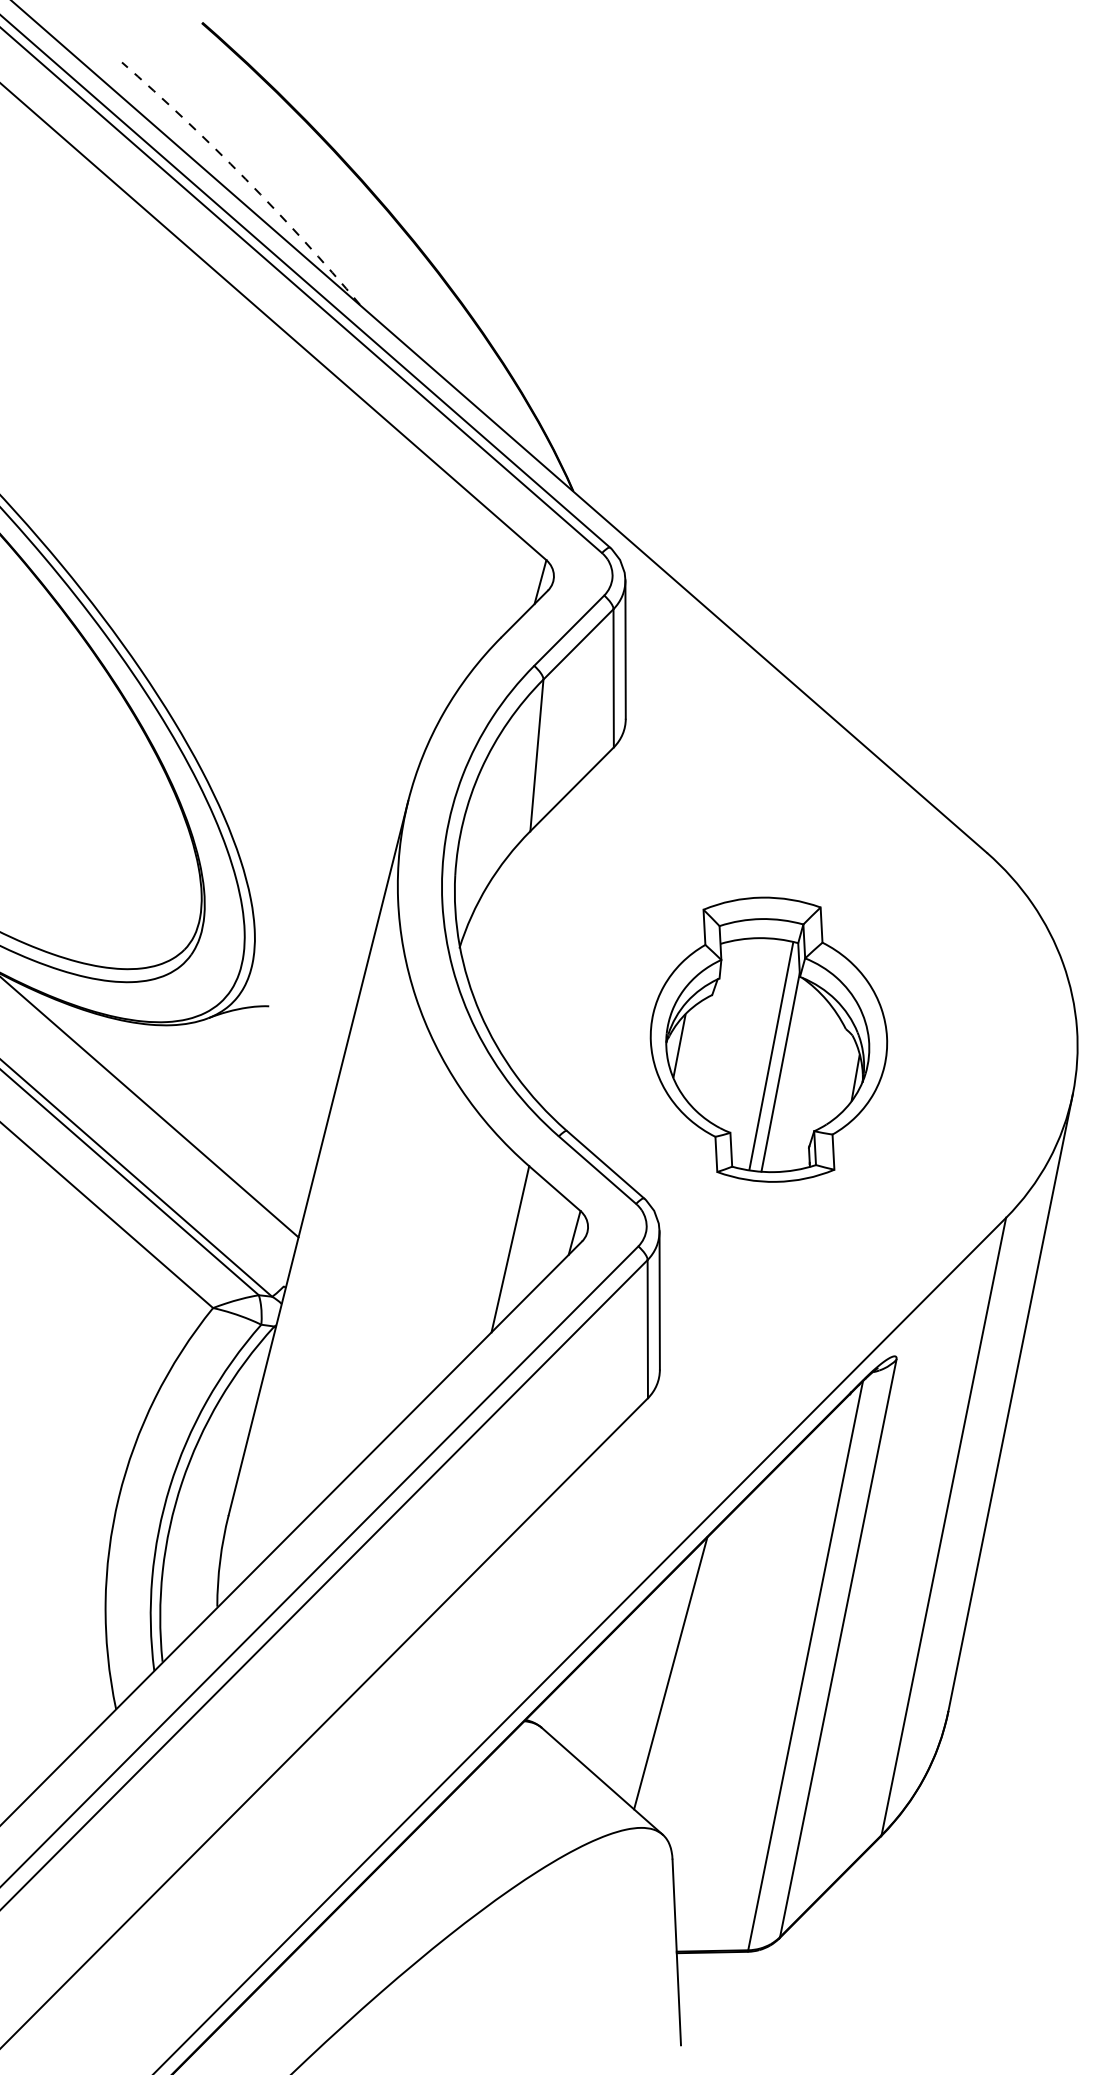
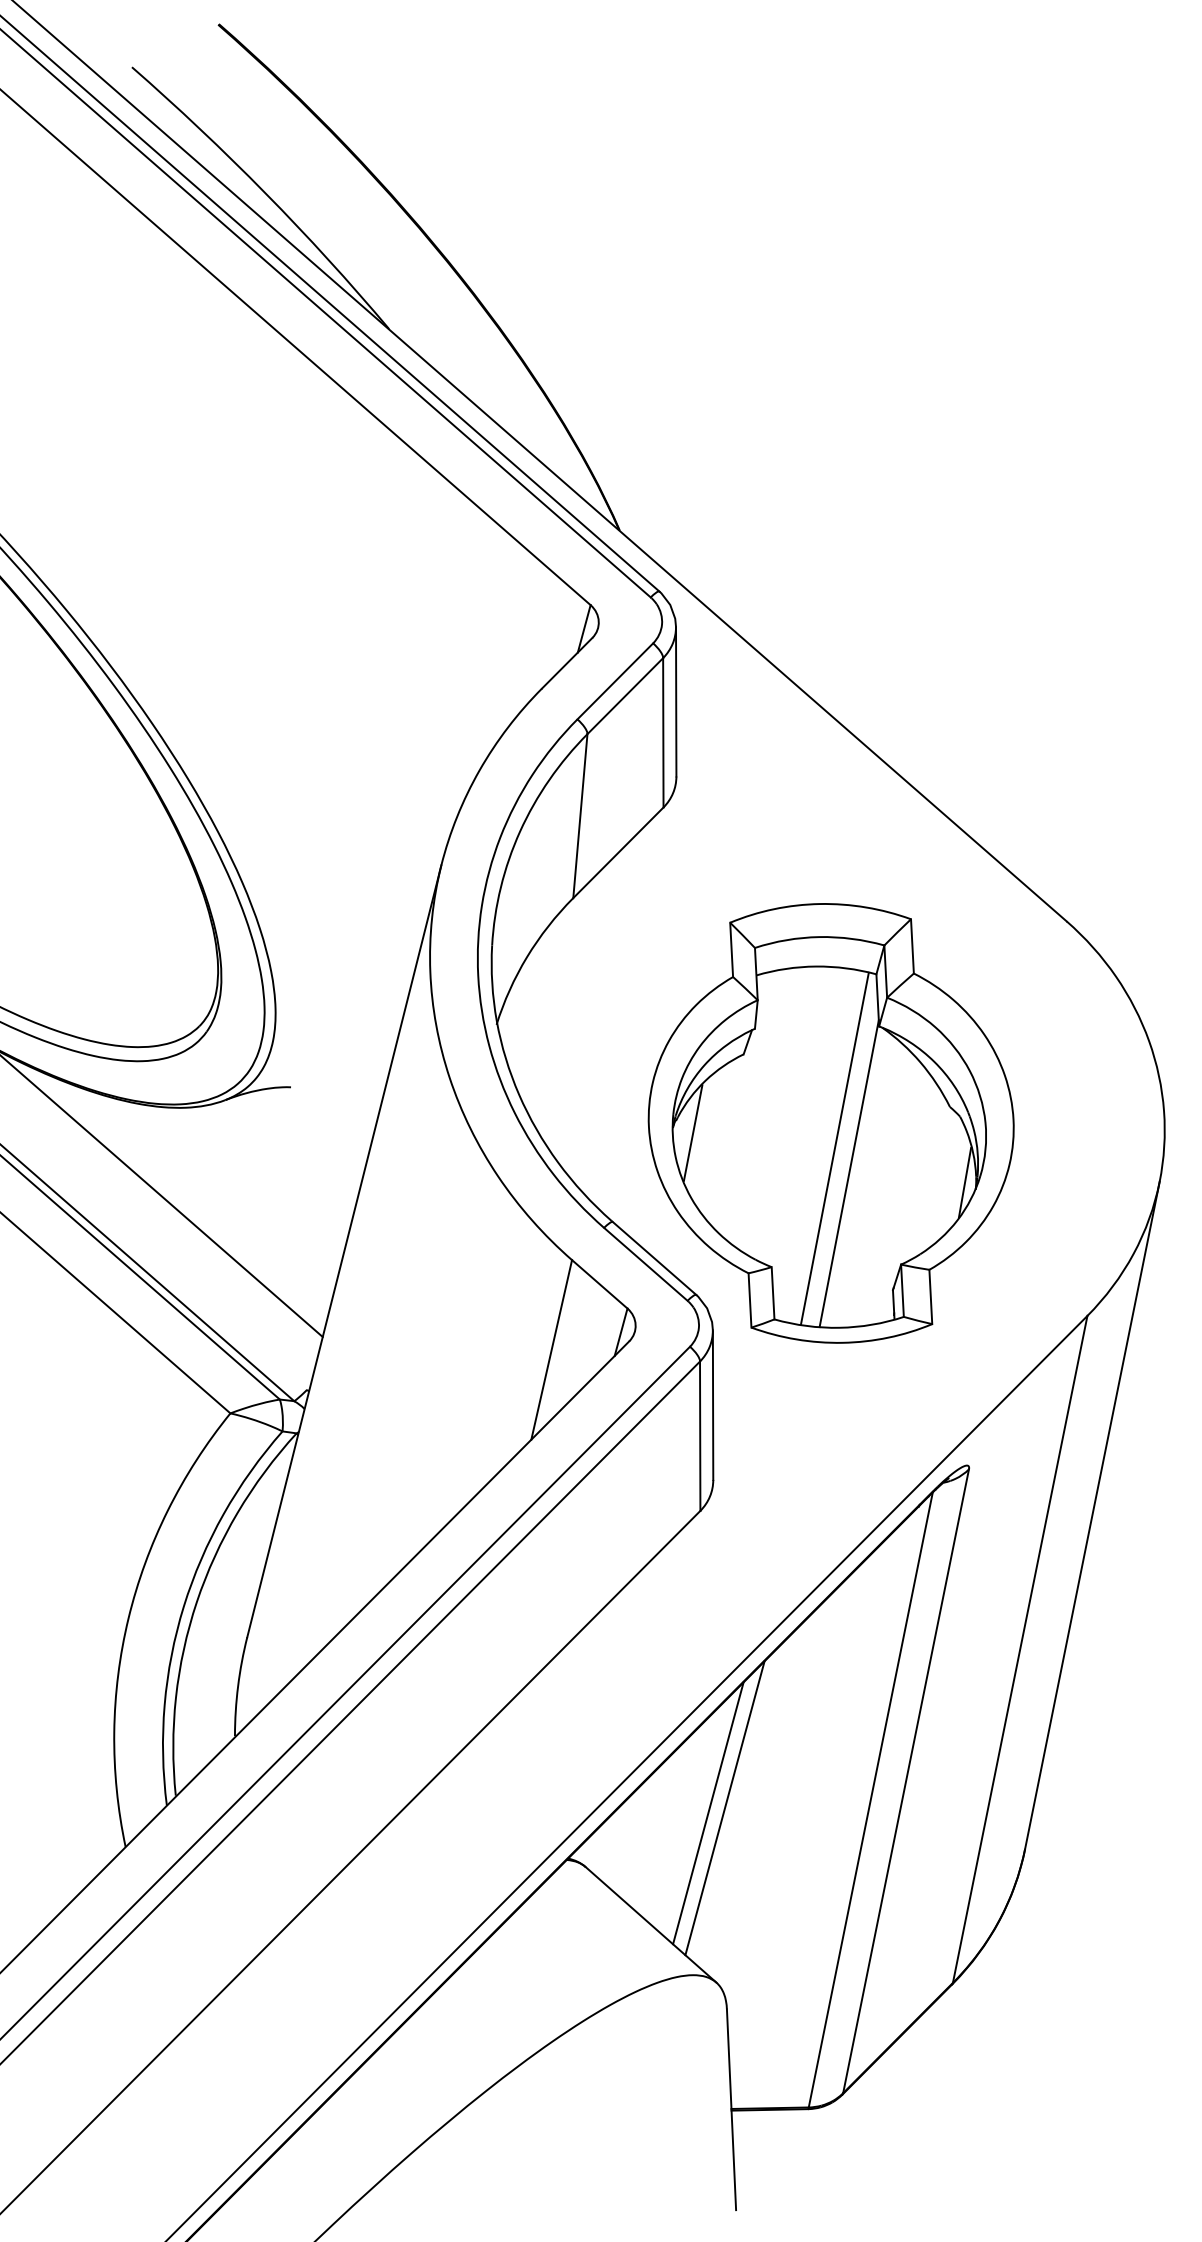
arc: (245, 179) -> (265, 193), dashed -> solid
part: (768, 1039) -> (830, 1123), size x1.43
line: (655, 1678) -> (708, 1813), added

